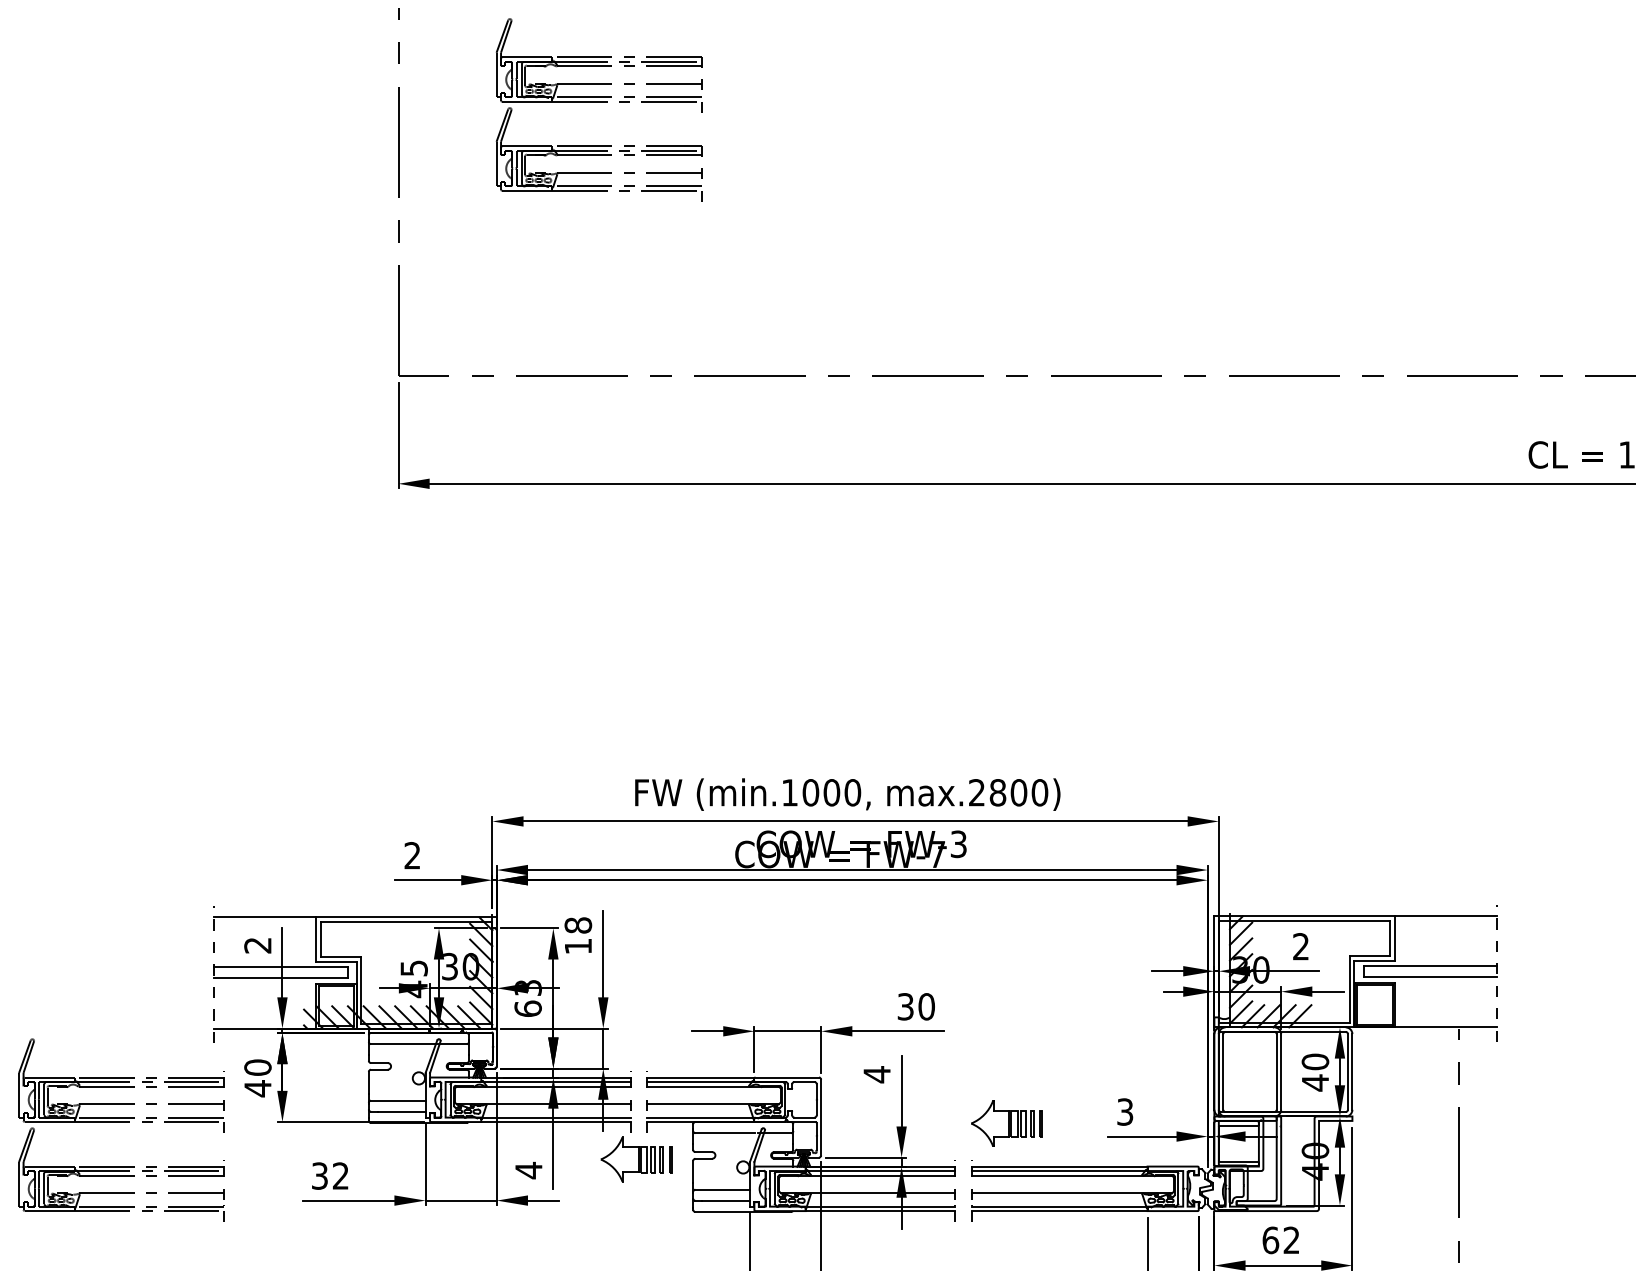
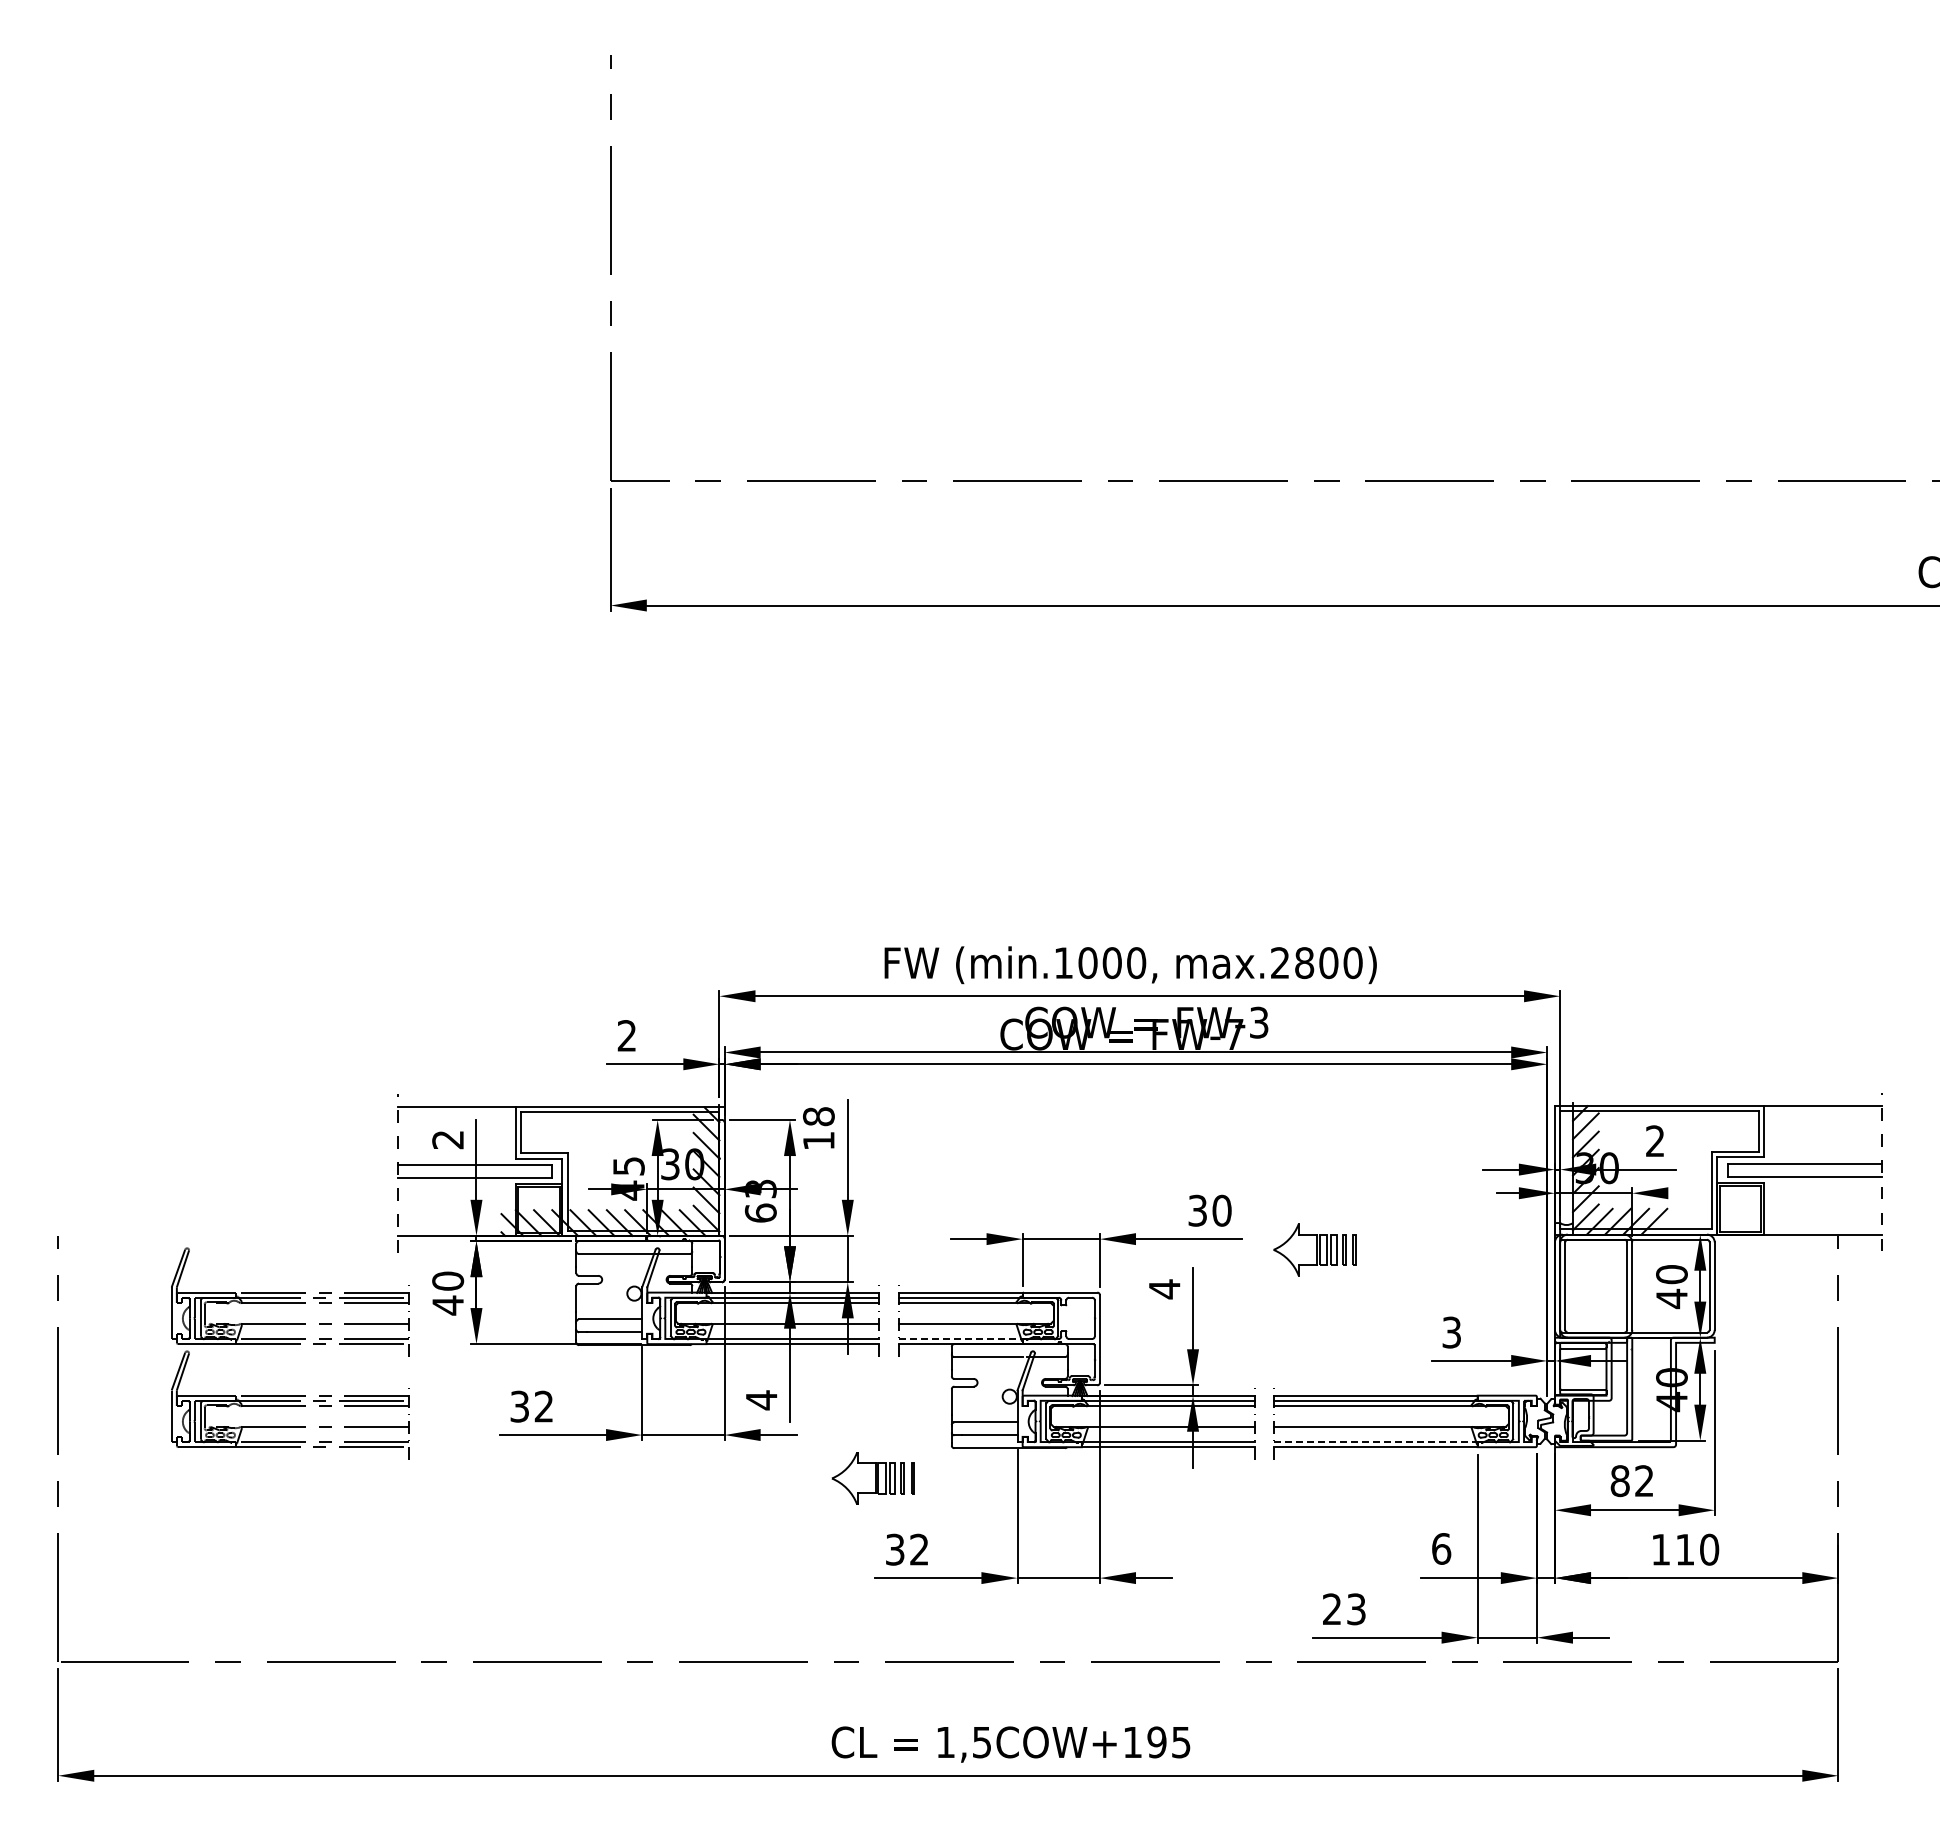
part: (598, 101) -> (842, 163), removed
line: (1328, 991) -> (1686, 1193), removed
line: (701, 1117) -> (961, 1338), solid -> dashed
part: (1006, 1123) -> (1314, 1249), moved
part: (635, 1159) -> (872, 1478), moved
line: (1059, 1207) -> (1375, 1442), solid -> dashed
text: (1270, 1239) -> (1619, 1480), 62 -> 82

